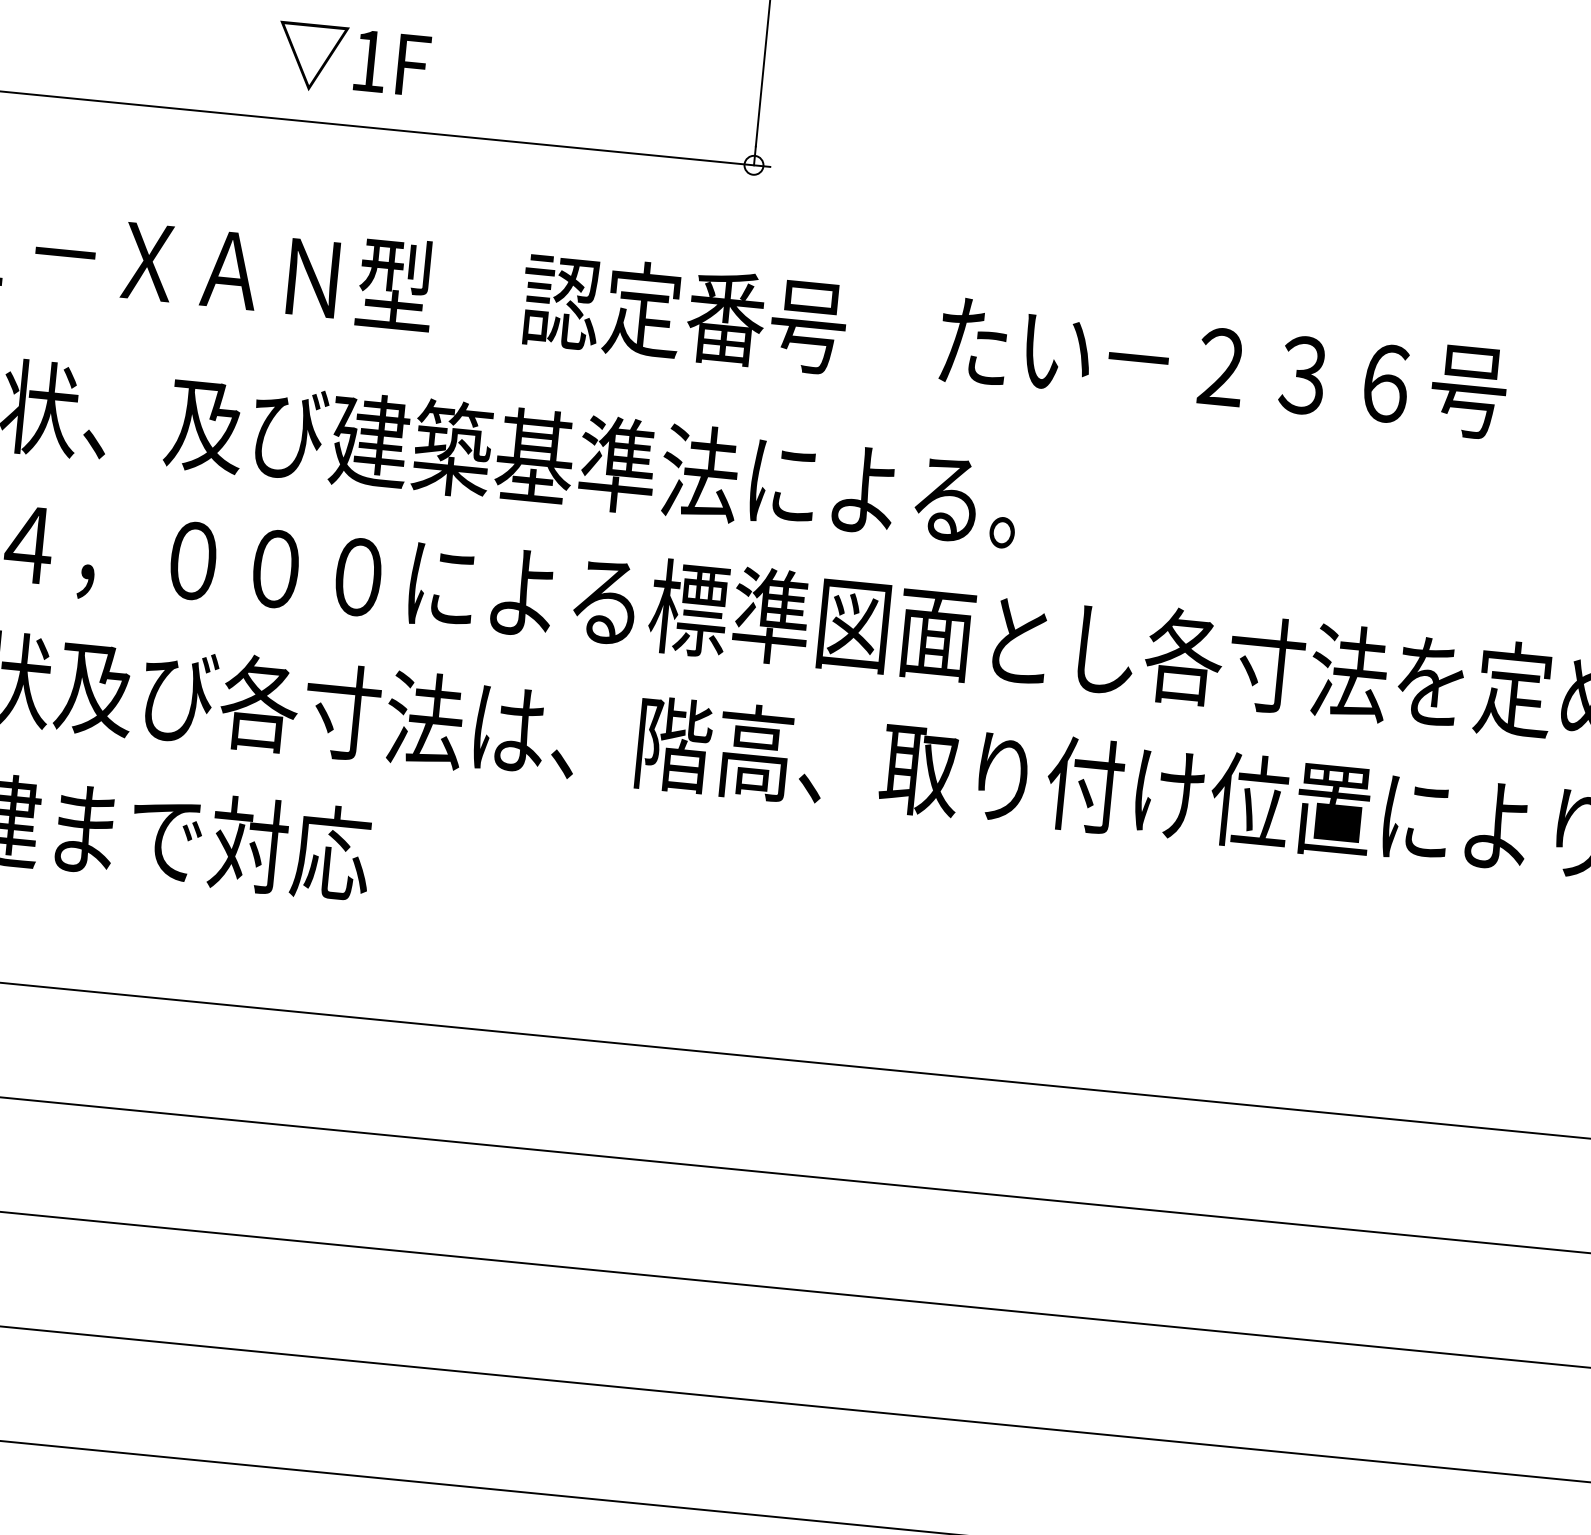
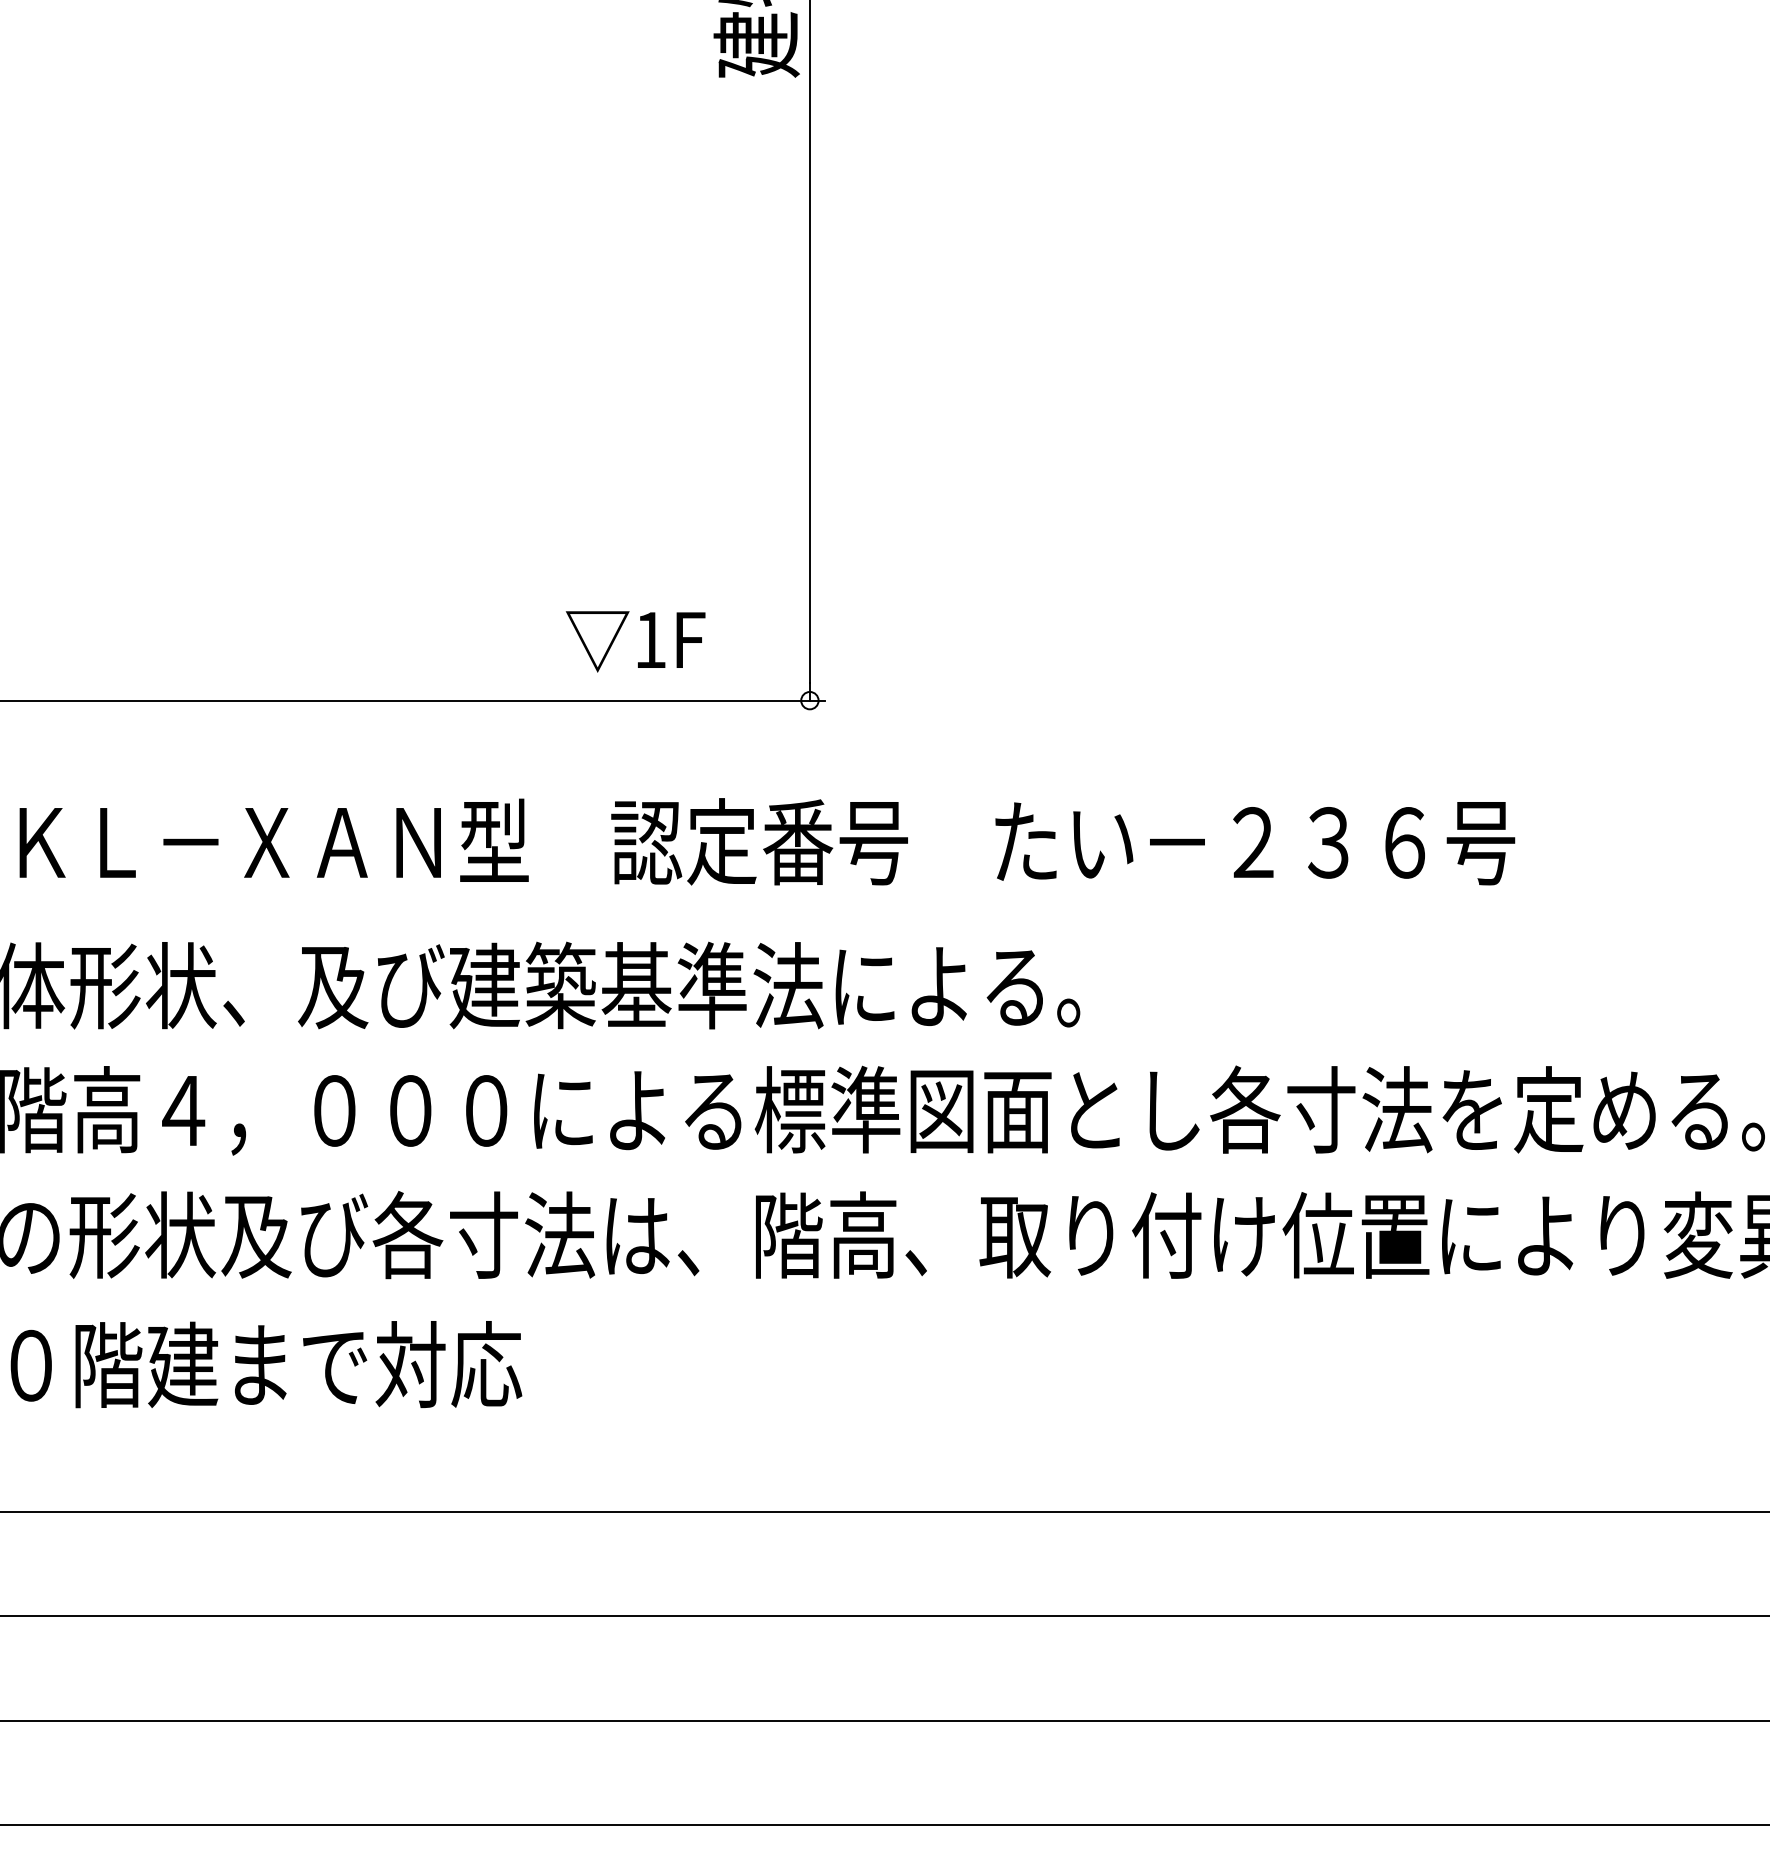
text: (352, 61) -> (635, 641), moved

